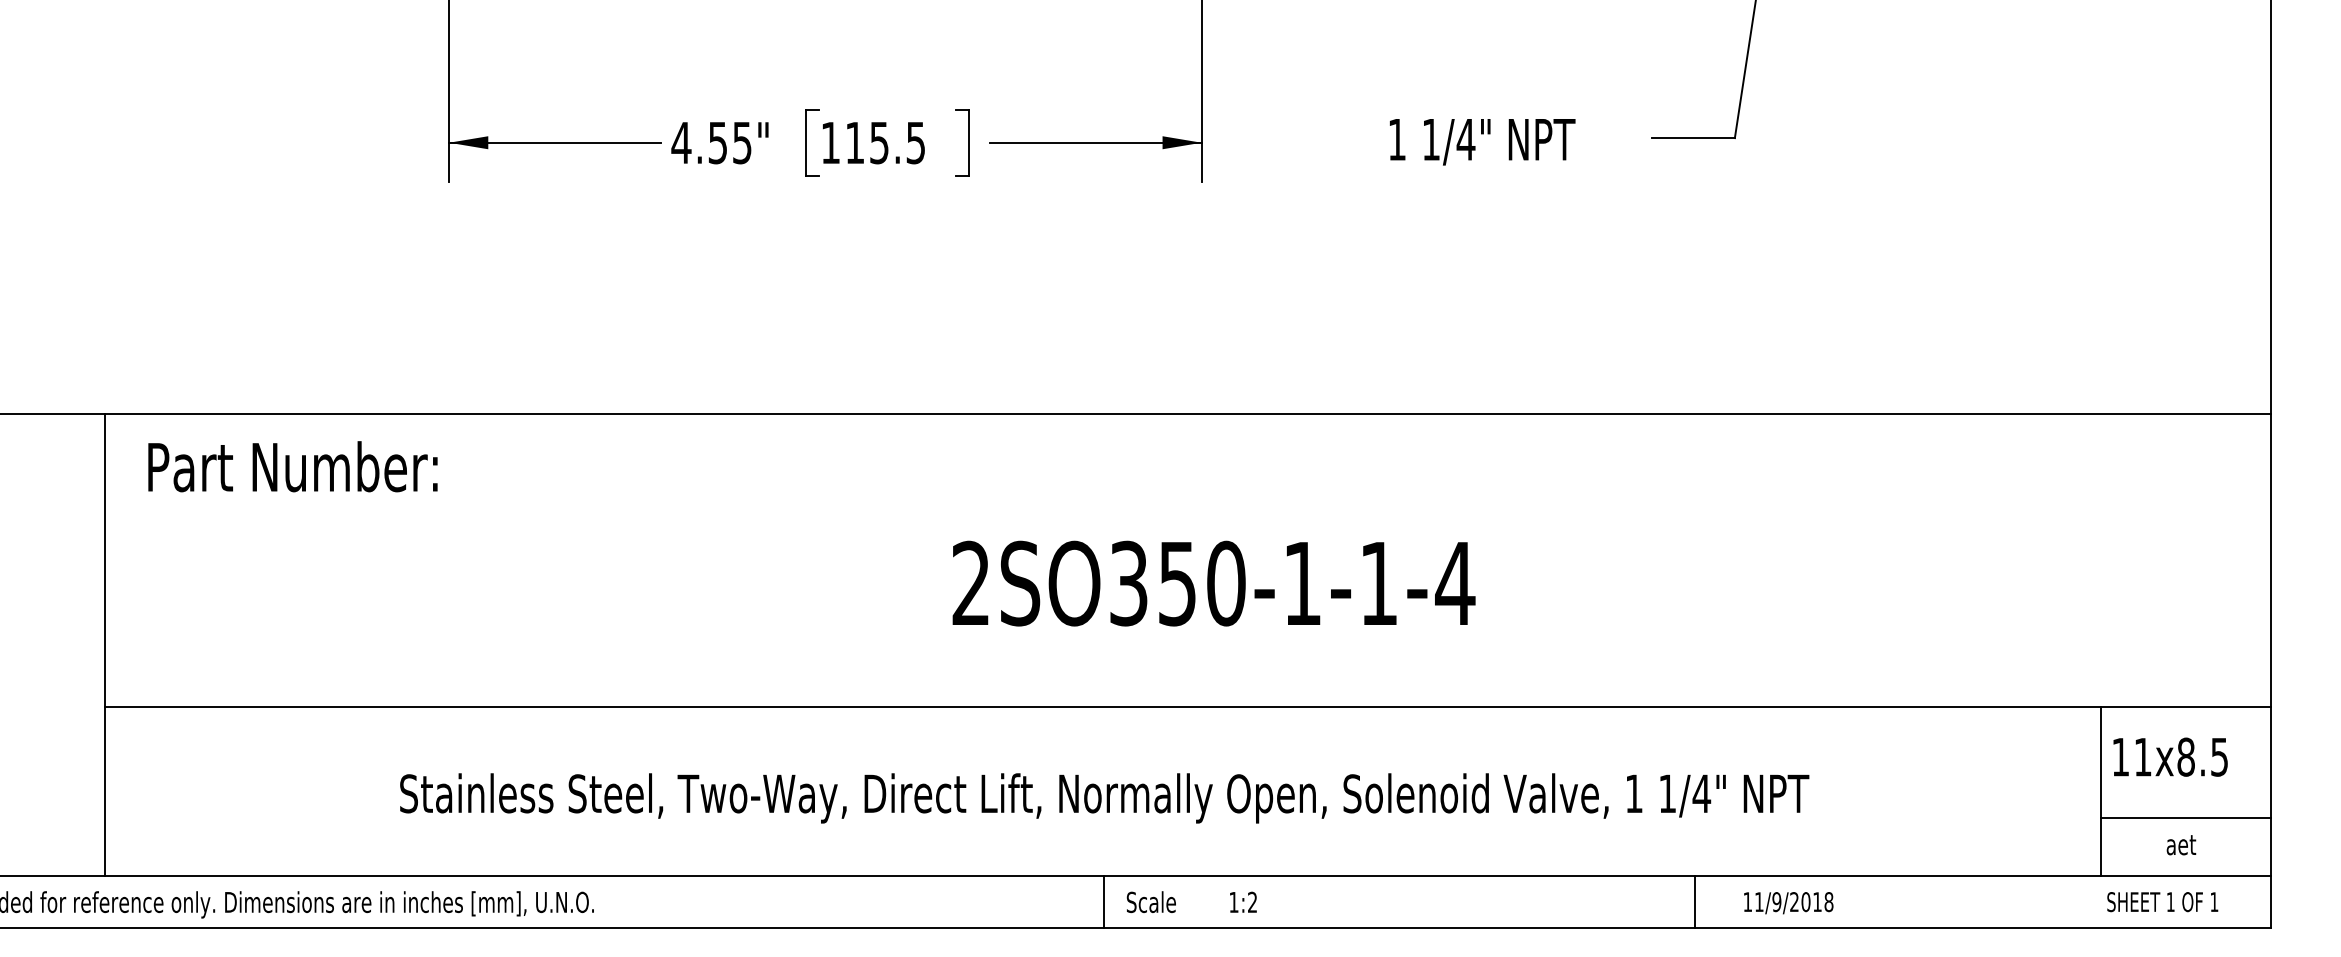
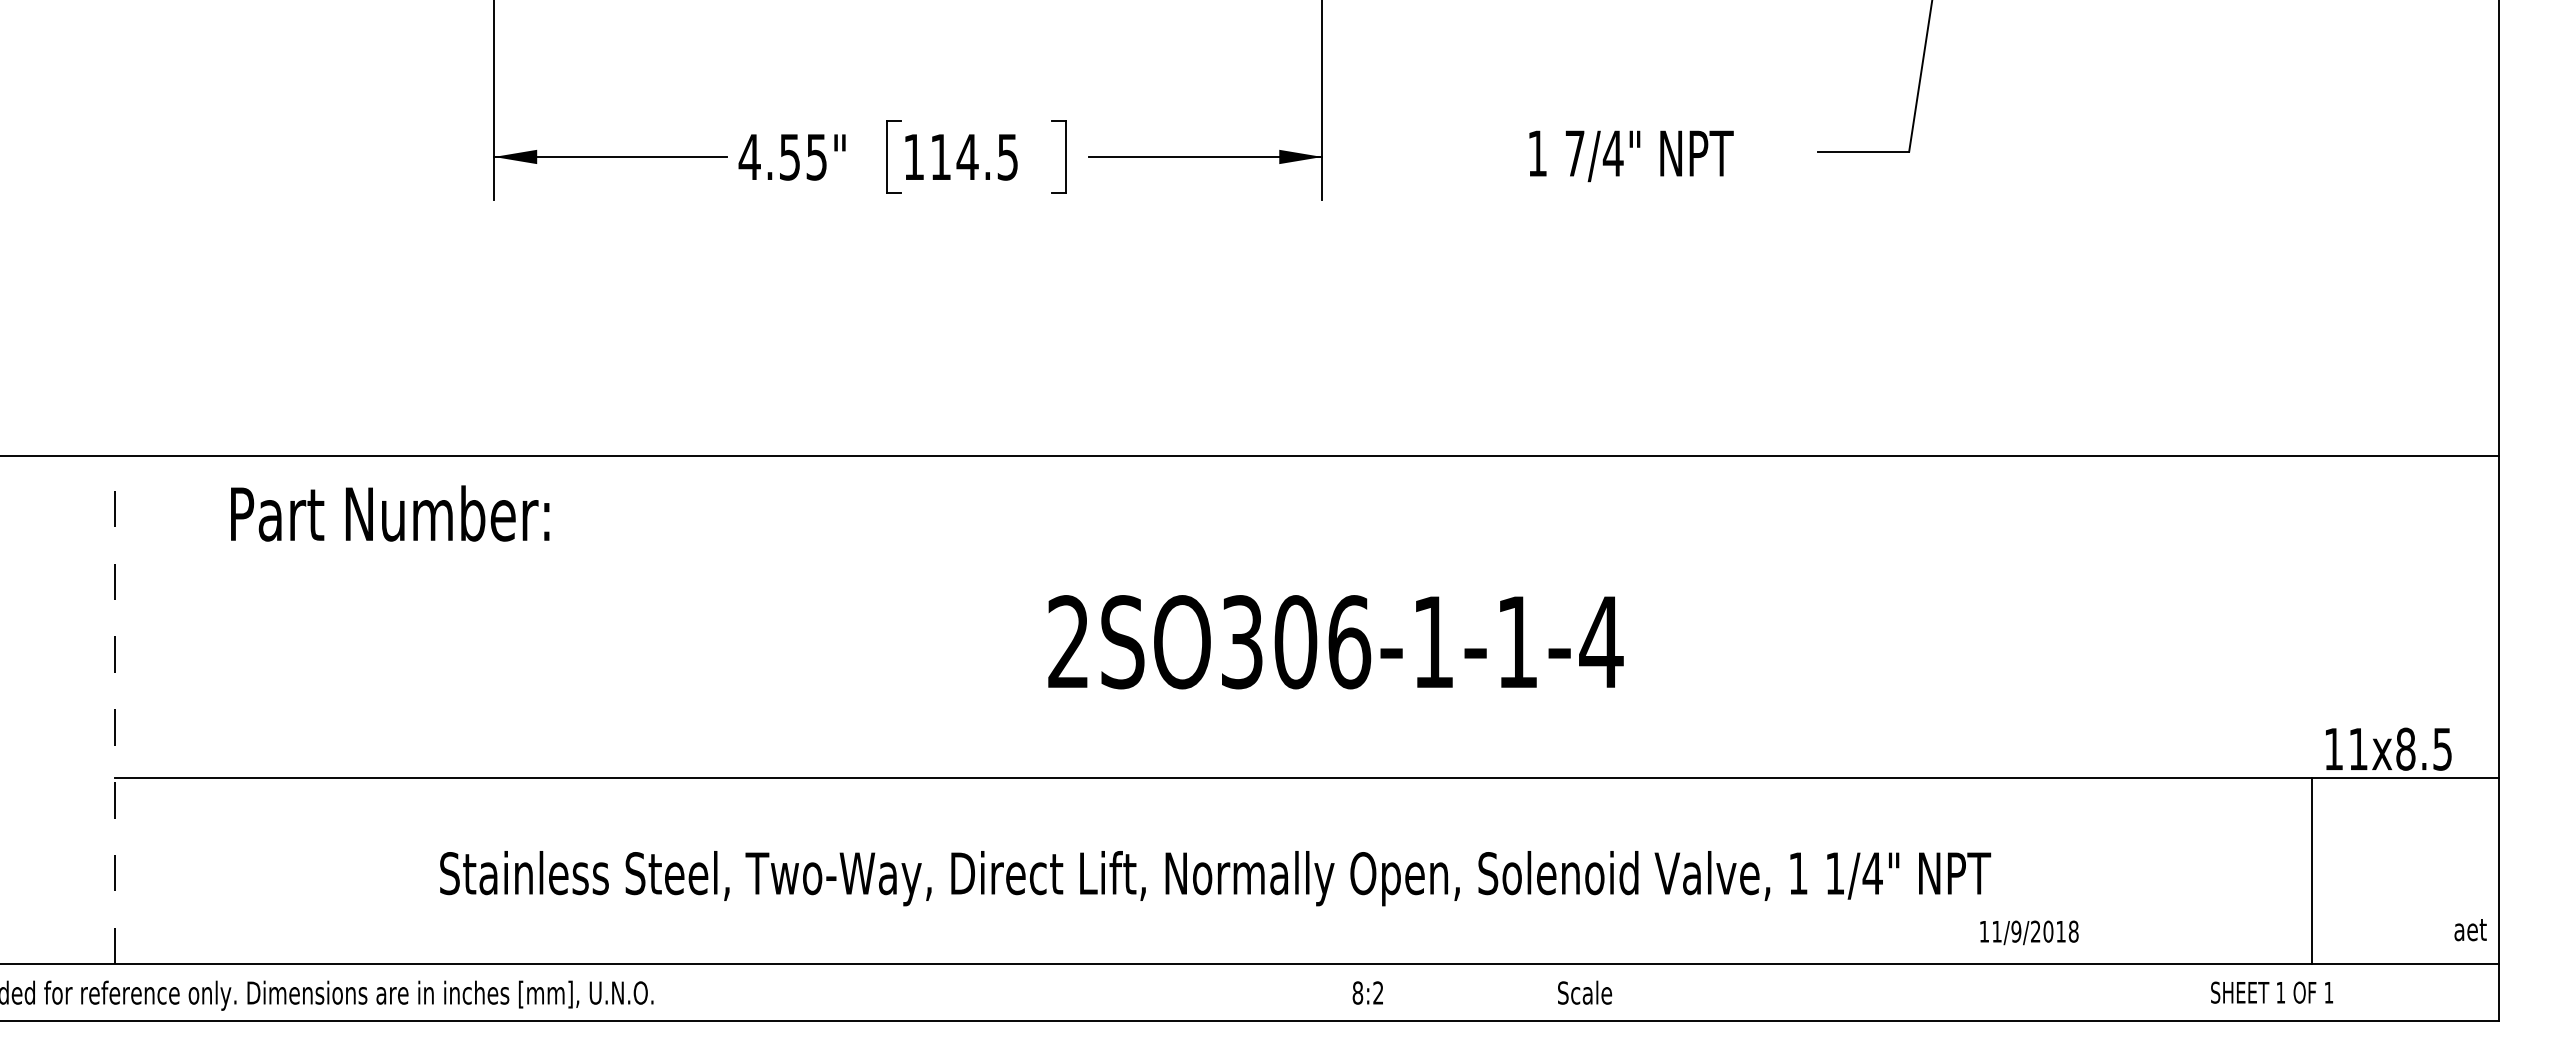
text: (1430, 139) -> (1574, 153), 1/4" -> 7/4"
text: (879, 143) -> (967, 157), 115.5 -> 114.5
text: (293, 466) -> (390, 513), moved
text: (1201, 583) -> (1322, 642), 2SO350-1-1-4 -> 2SO306-1-1-4
line: (105, 644) -> (115, 709), solid -> dashed
text: (2170, 756) -> (2388, 748), moved
line: (2185, 817) -> (2405, 899), removed
text: (2181, 845) -> (2470, 930), moved
line: (1104, 901) -> (1215, 992), removed
text: (1151, 901) -> (1585, 992), moved
text: (1233, 901) -> (1357, 992), 1:2 -> 8:2
line: (1694, 901) -> (1864, 992), removed
text: (2163, 901) -> (2272, 992), moved
text: (1788, 902) -> (2029, 932), moved

